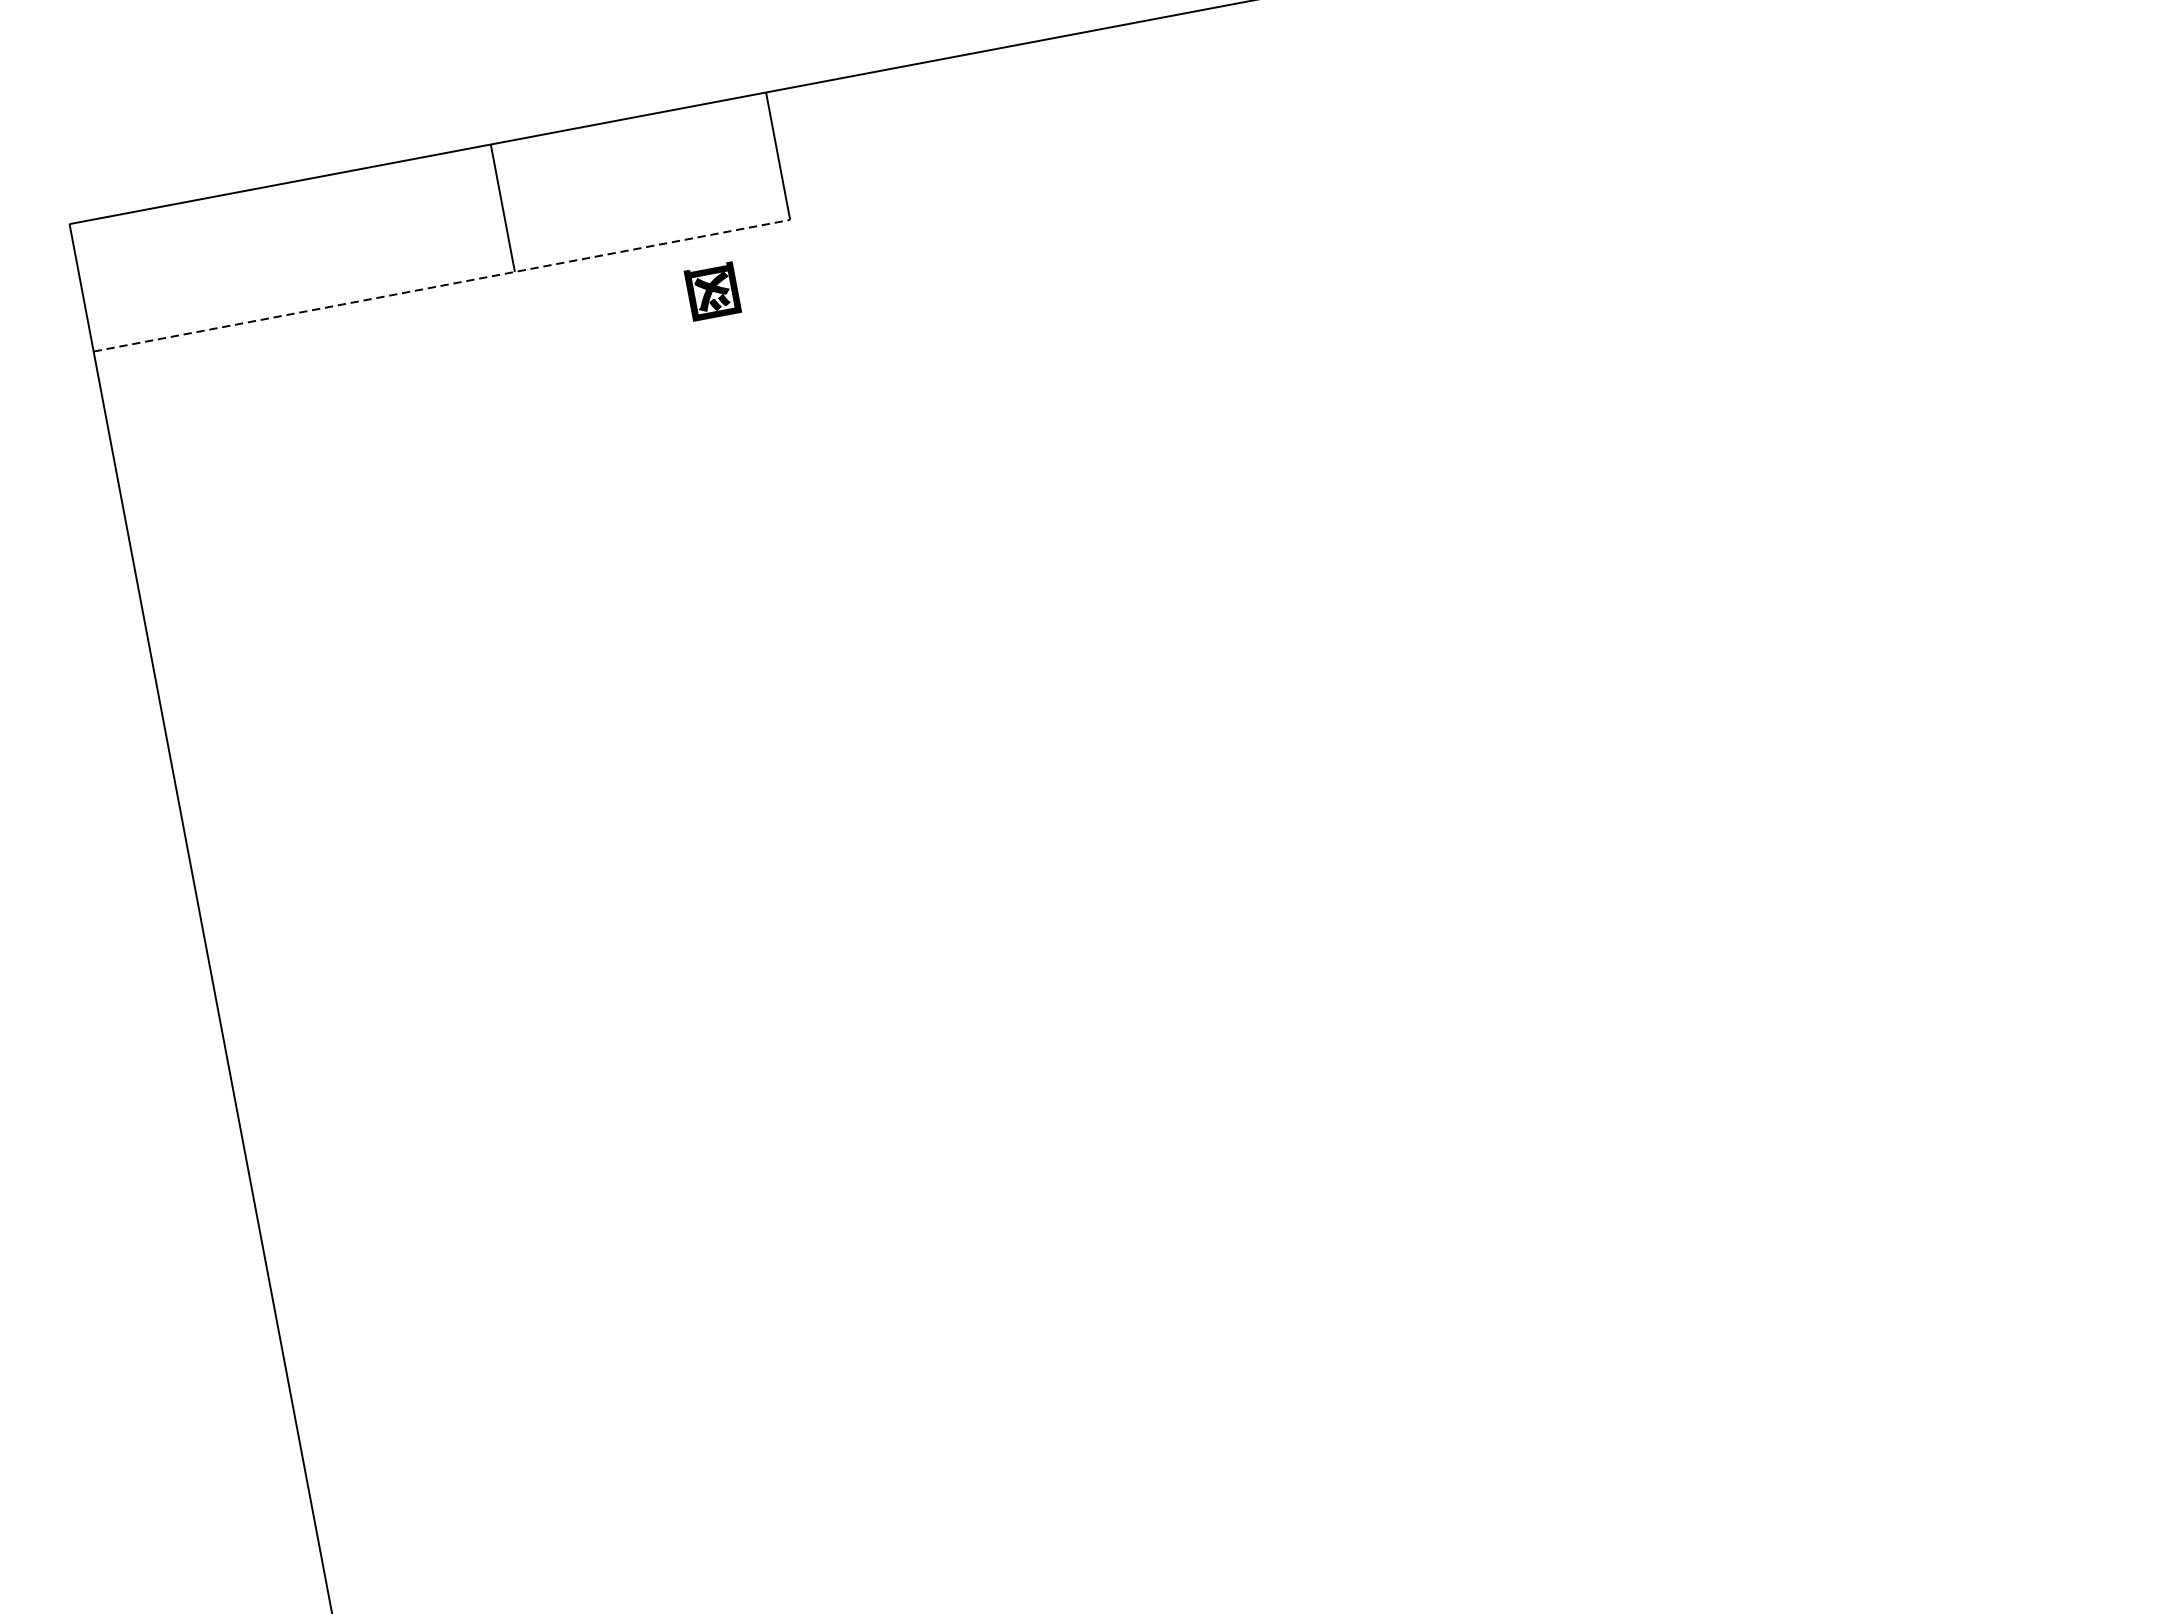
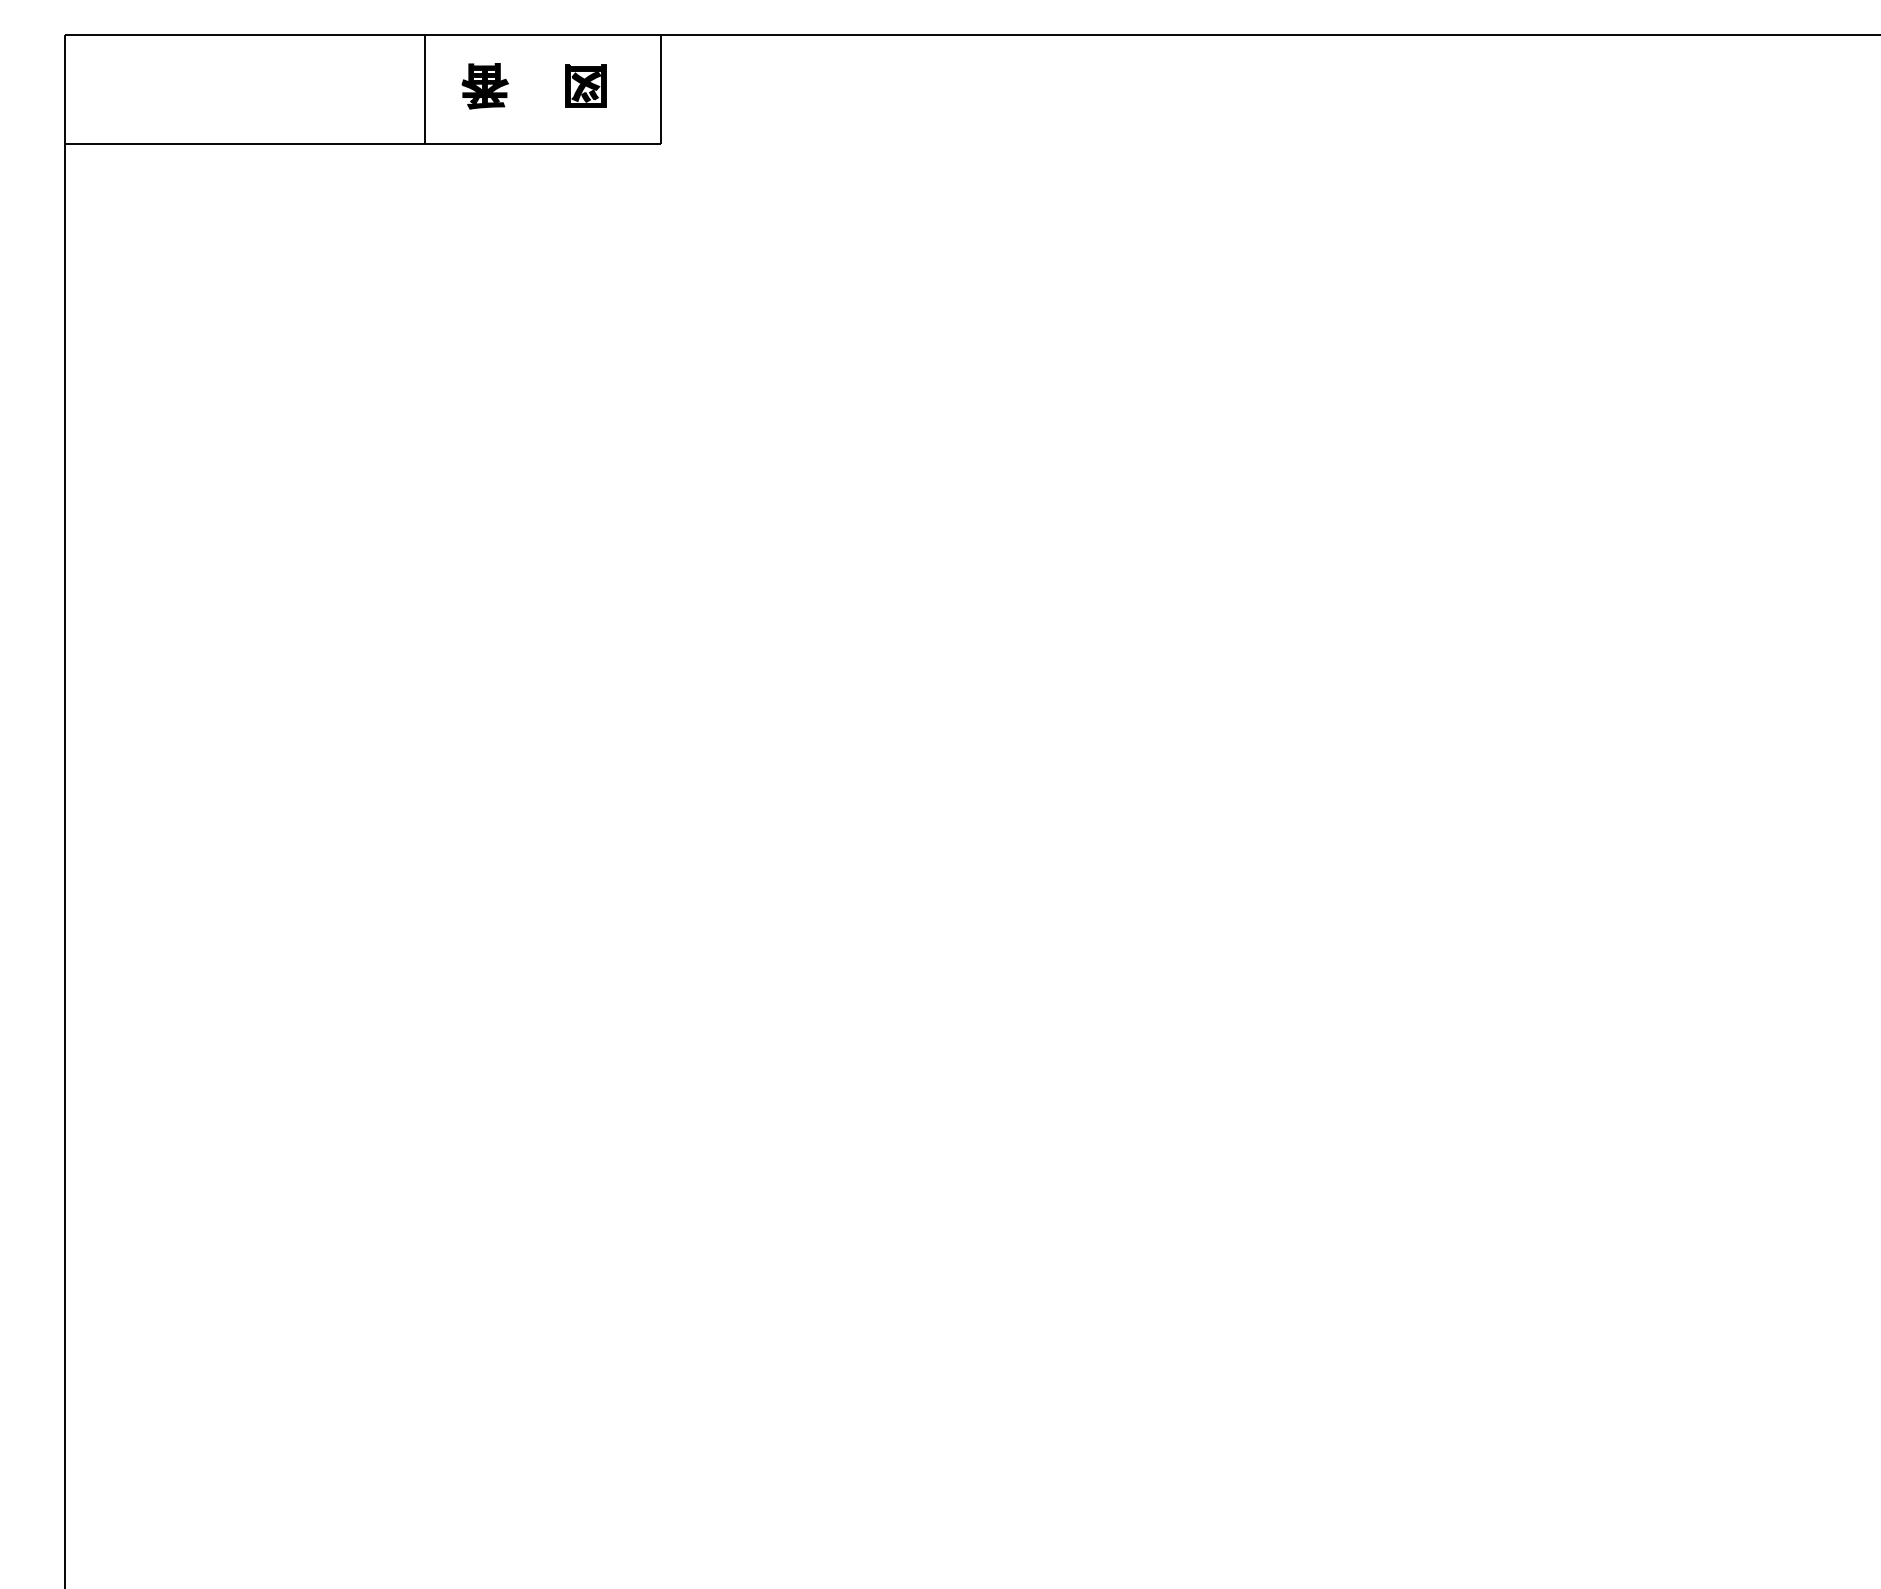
part: (571, 191) -> (484, 86), added
line: (442, 285) -> (363, 143), dashed -> solid
part: (712, 290) -> (585, 85), moved

